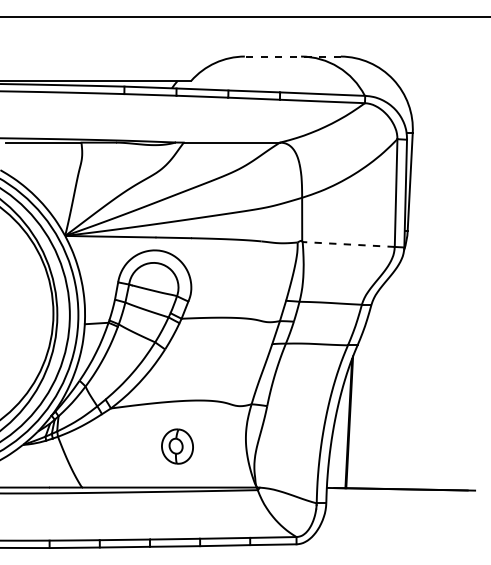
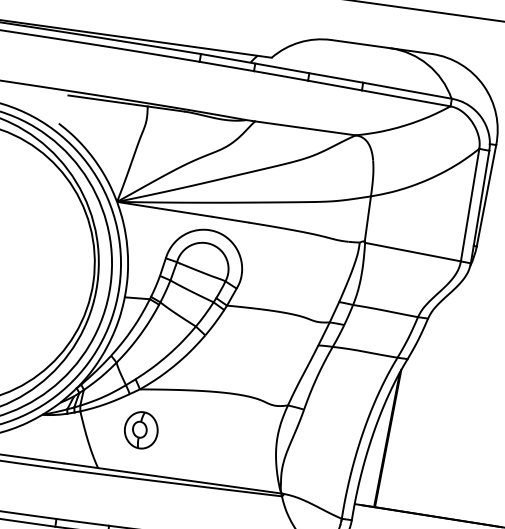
line: (292, 56) -> (381, 46), dashed -> solid
line: (348, 244) -> (412, 252), dashed -> solid
part: (177, 446) -> (141, 430), moved

